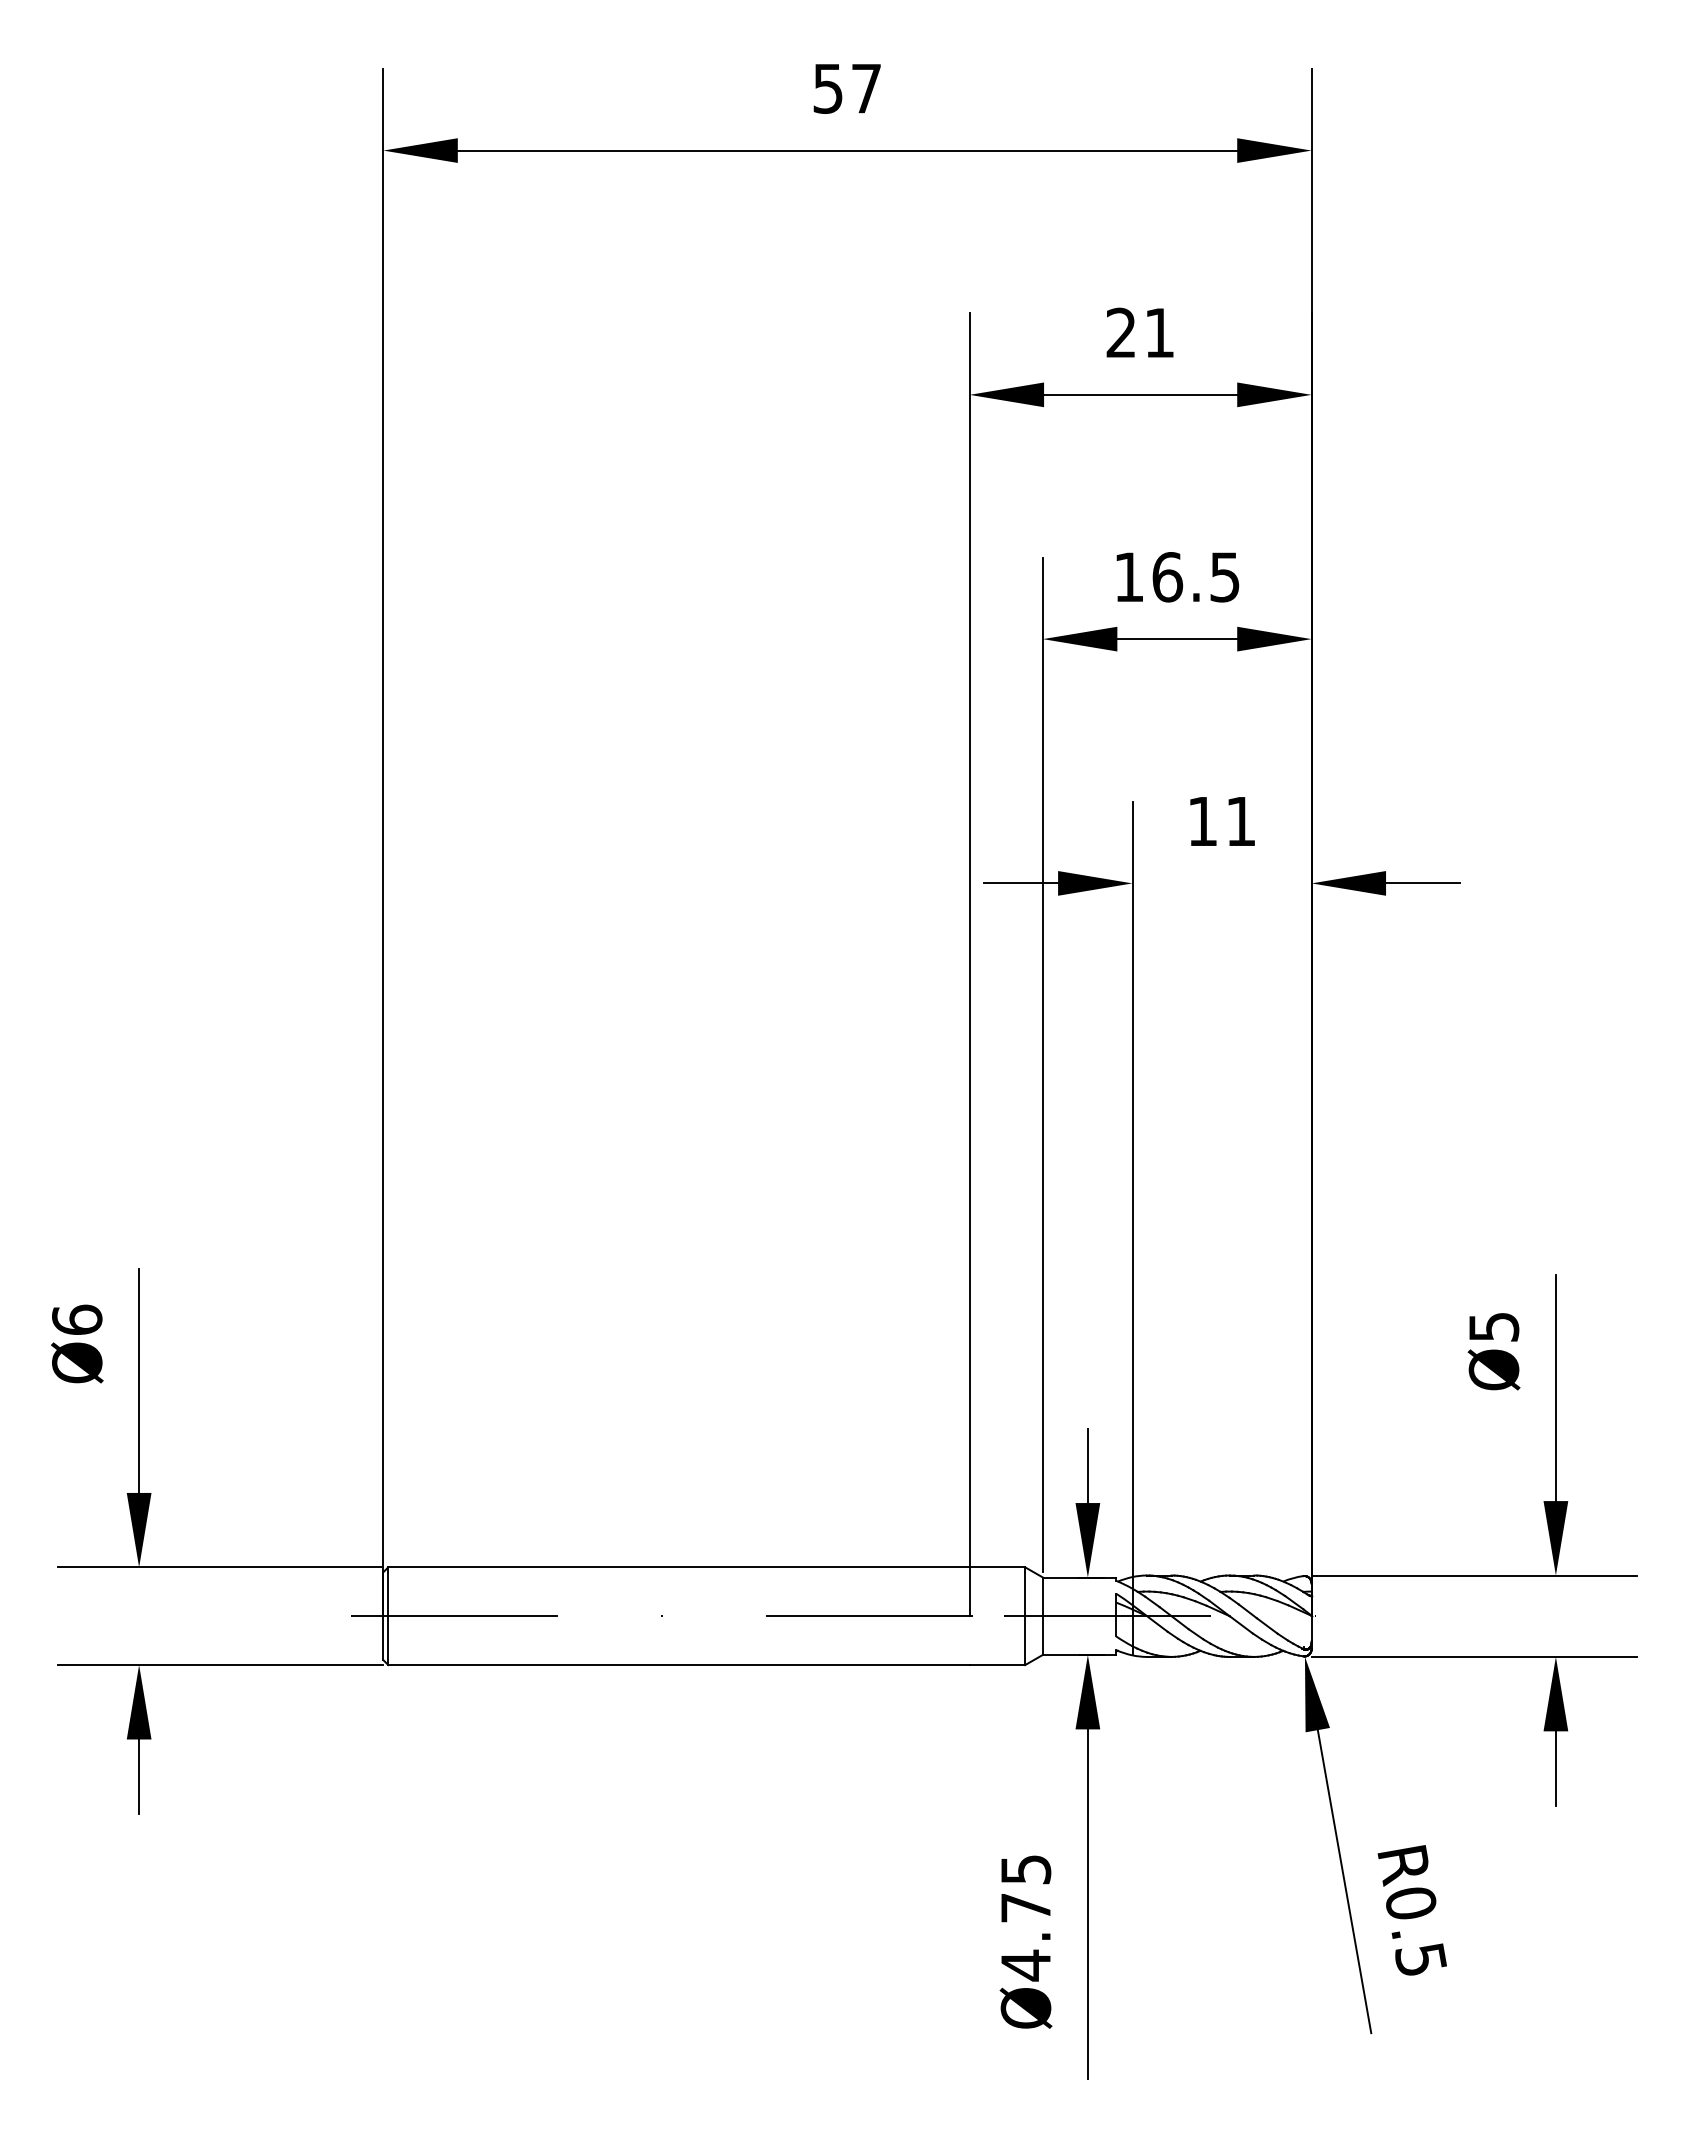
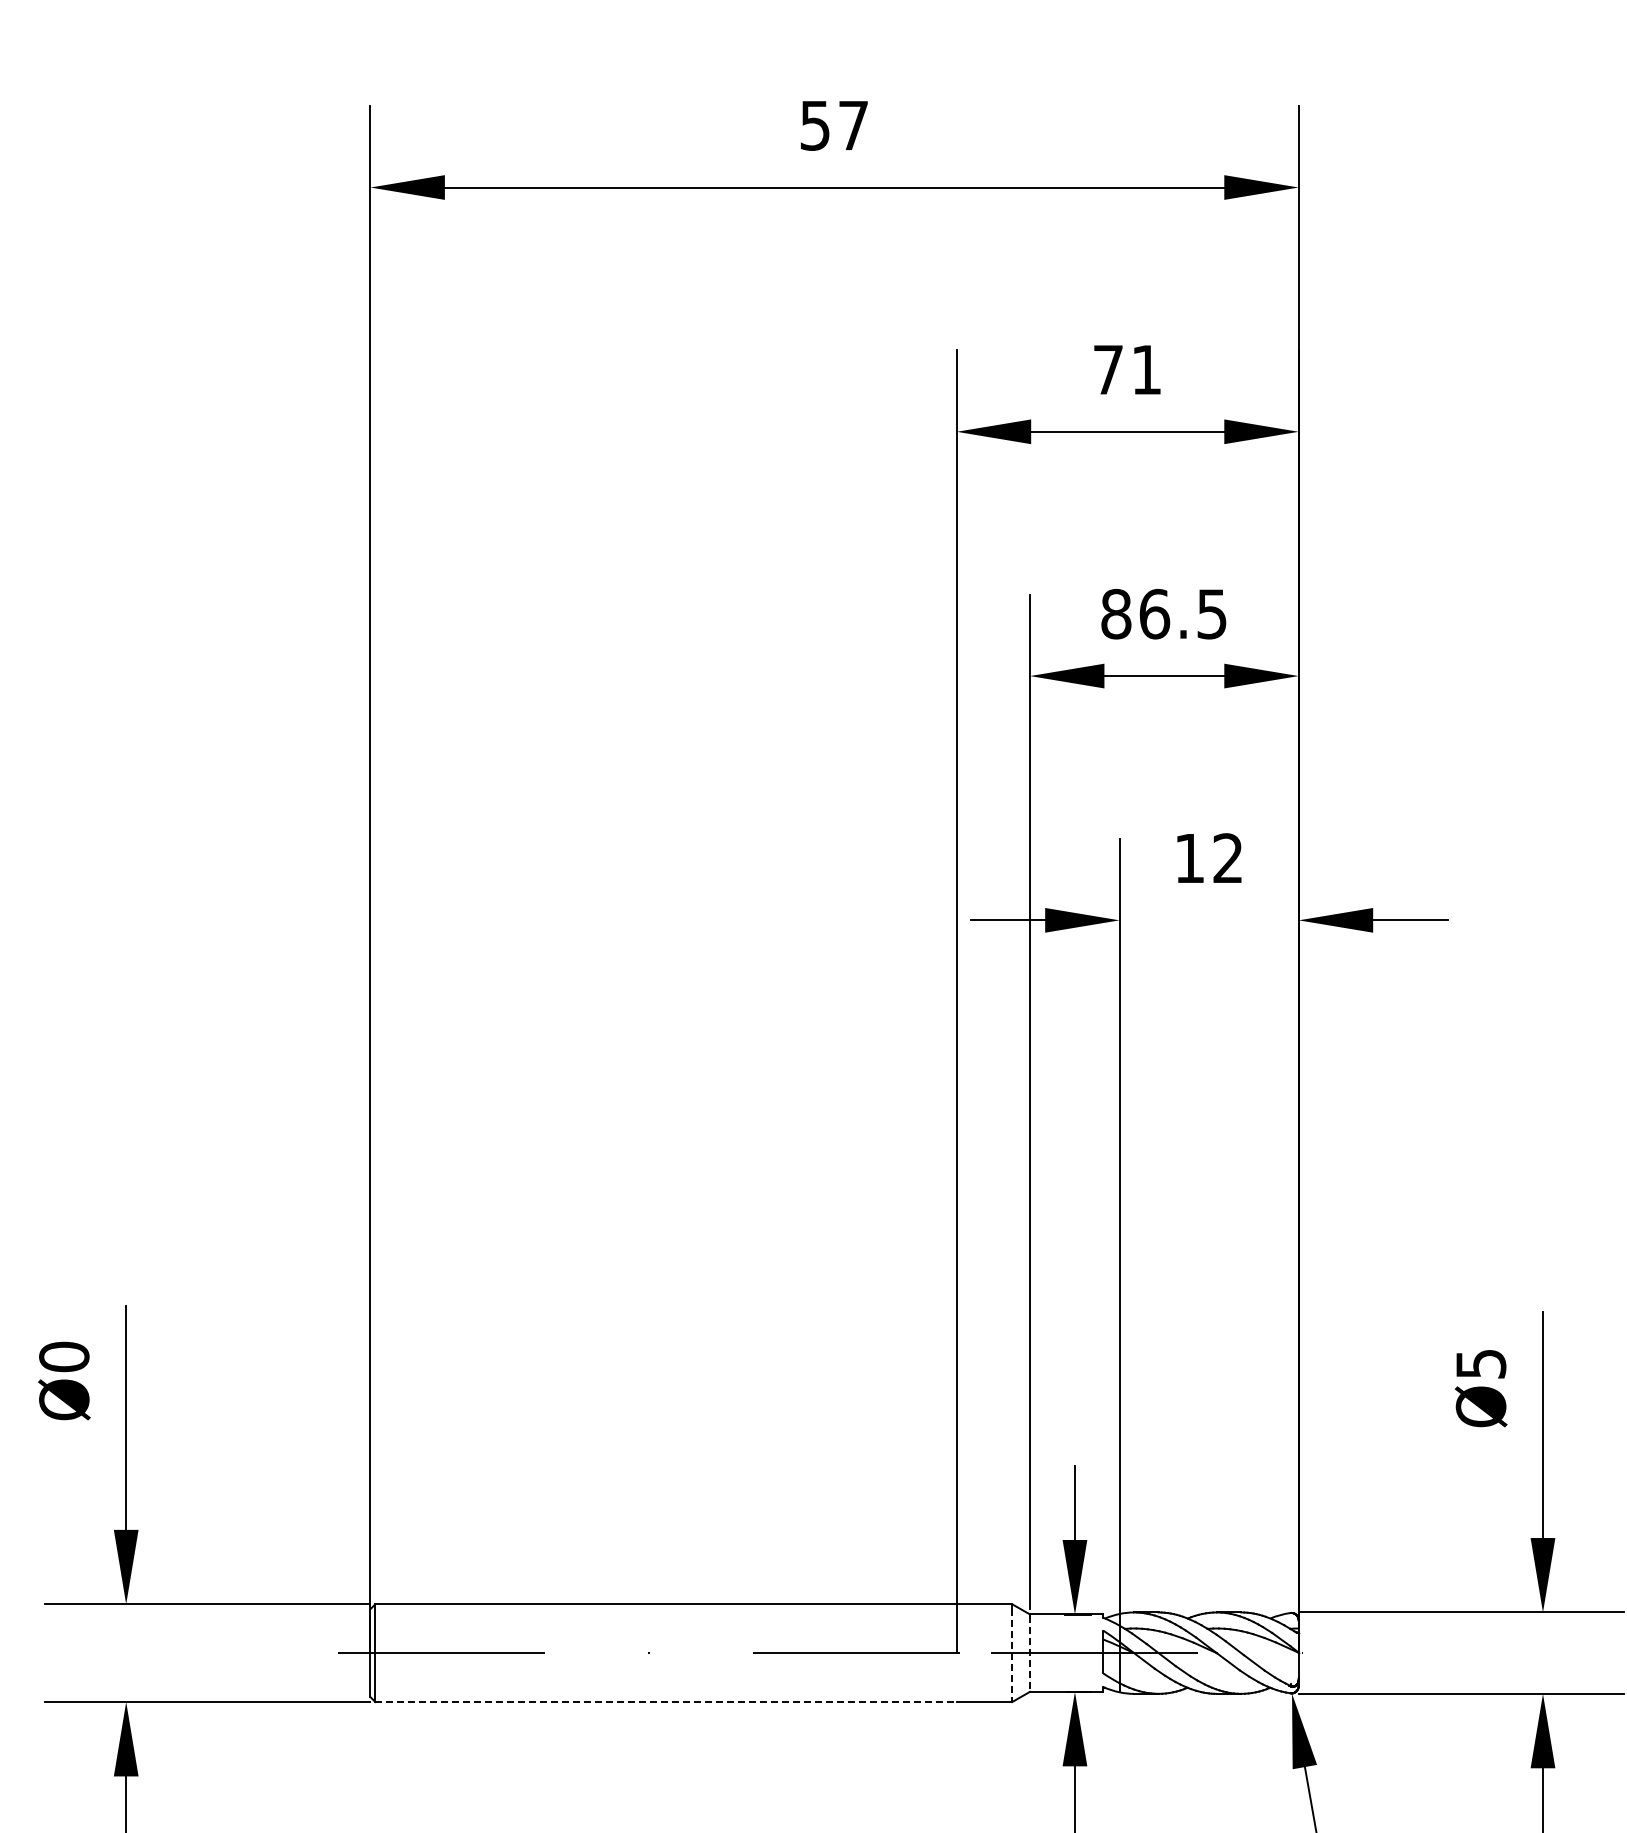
text: (1120, 332) -> (1107, 369), 21 -> 71
text: (1129, 577) -> (1116, 614), 16.5 -> 86.5
text: (1240, 820) -> (1227, 857), 11 -> 12
text: (77, 1319) -> (64, 1356), Ø6 -> Ø0
line: (1042, 1617) -> (1029, 1654), solid -> dashed
line: (1025, 1618) -> (1012, 1655), solid -> dashed
line: (678, 1665) -> (665, 1702), solid -> dashed

